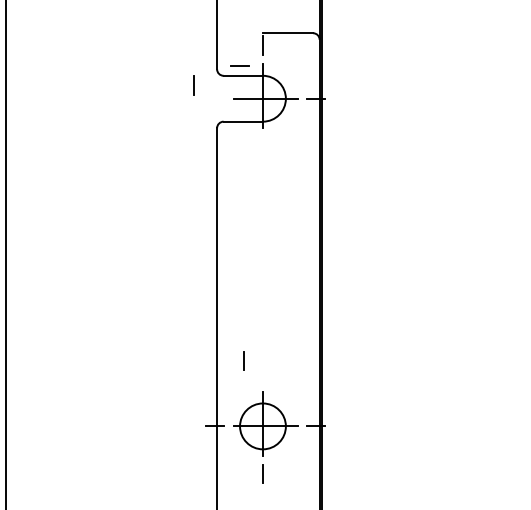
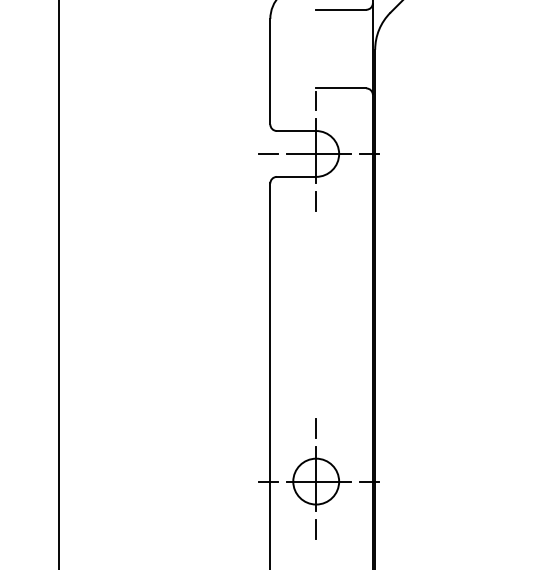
line: (240, 65) -> (268, 153), moved
line: (193, 85) -> (315, 201), moved
line: (243, 361) -> (315, 428), moved

